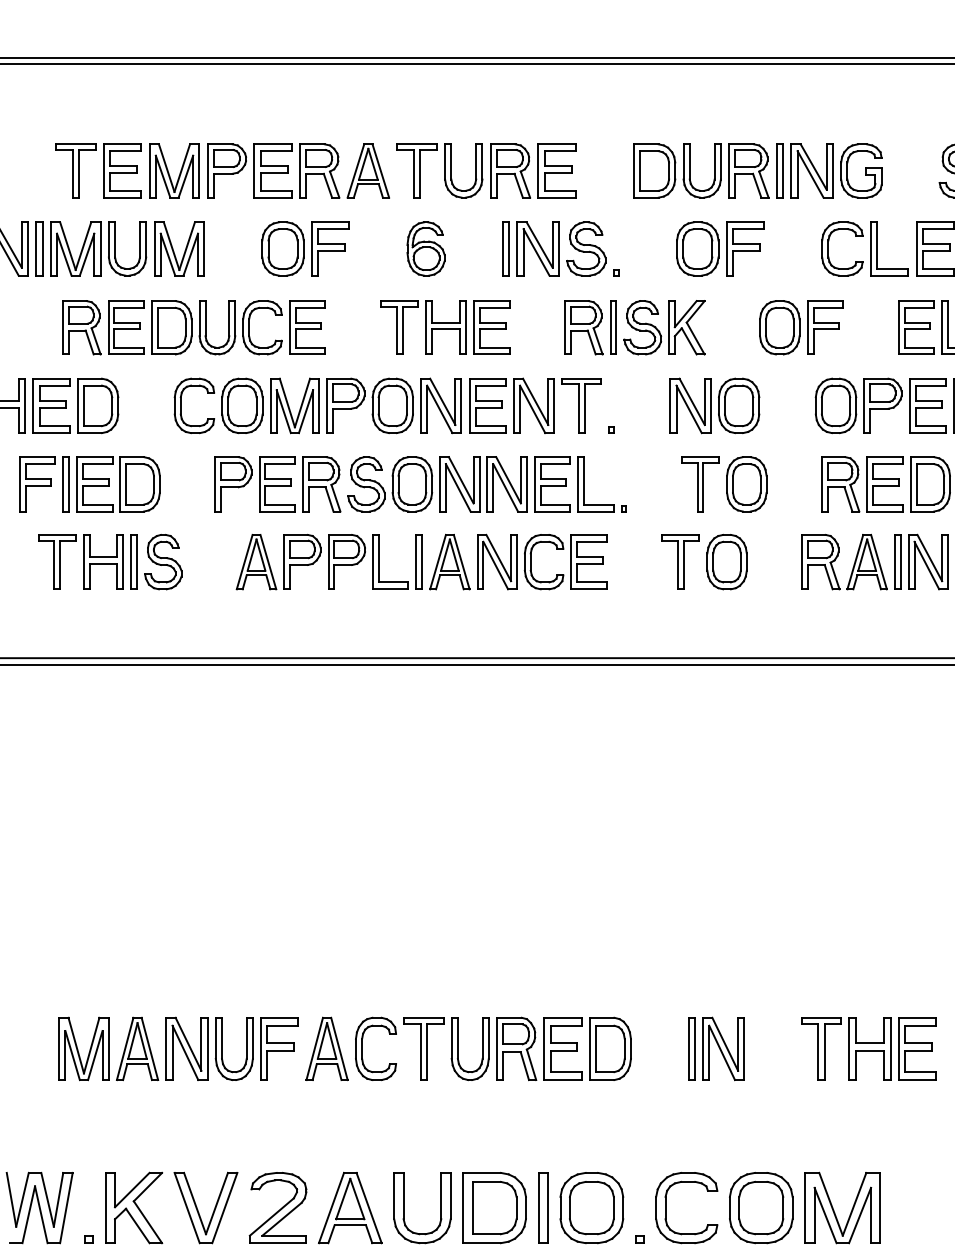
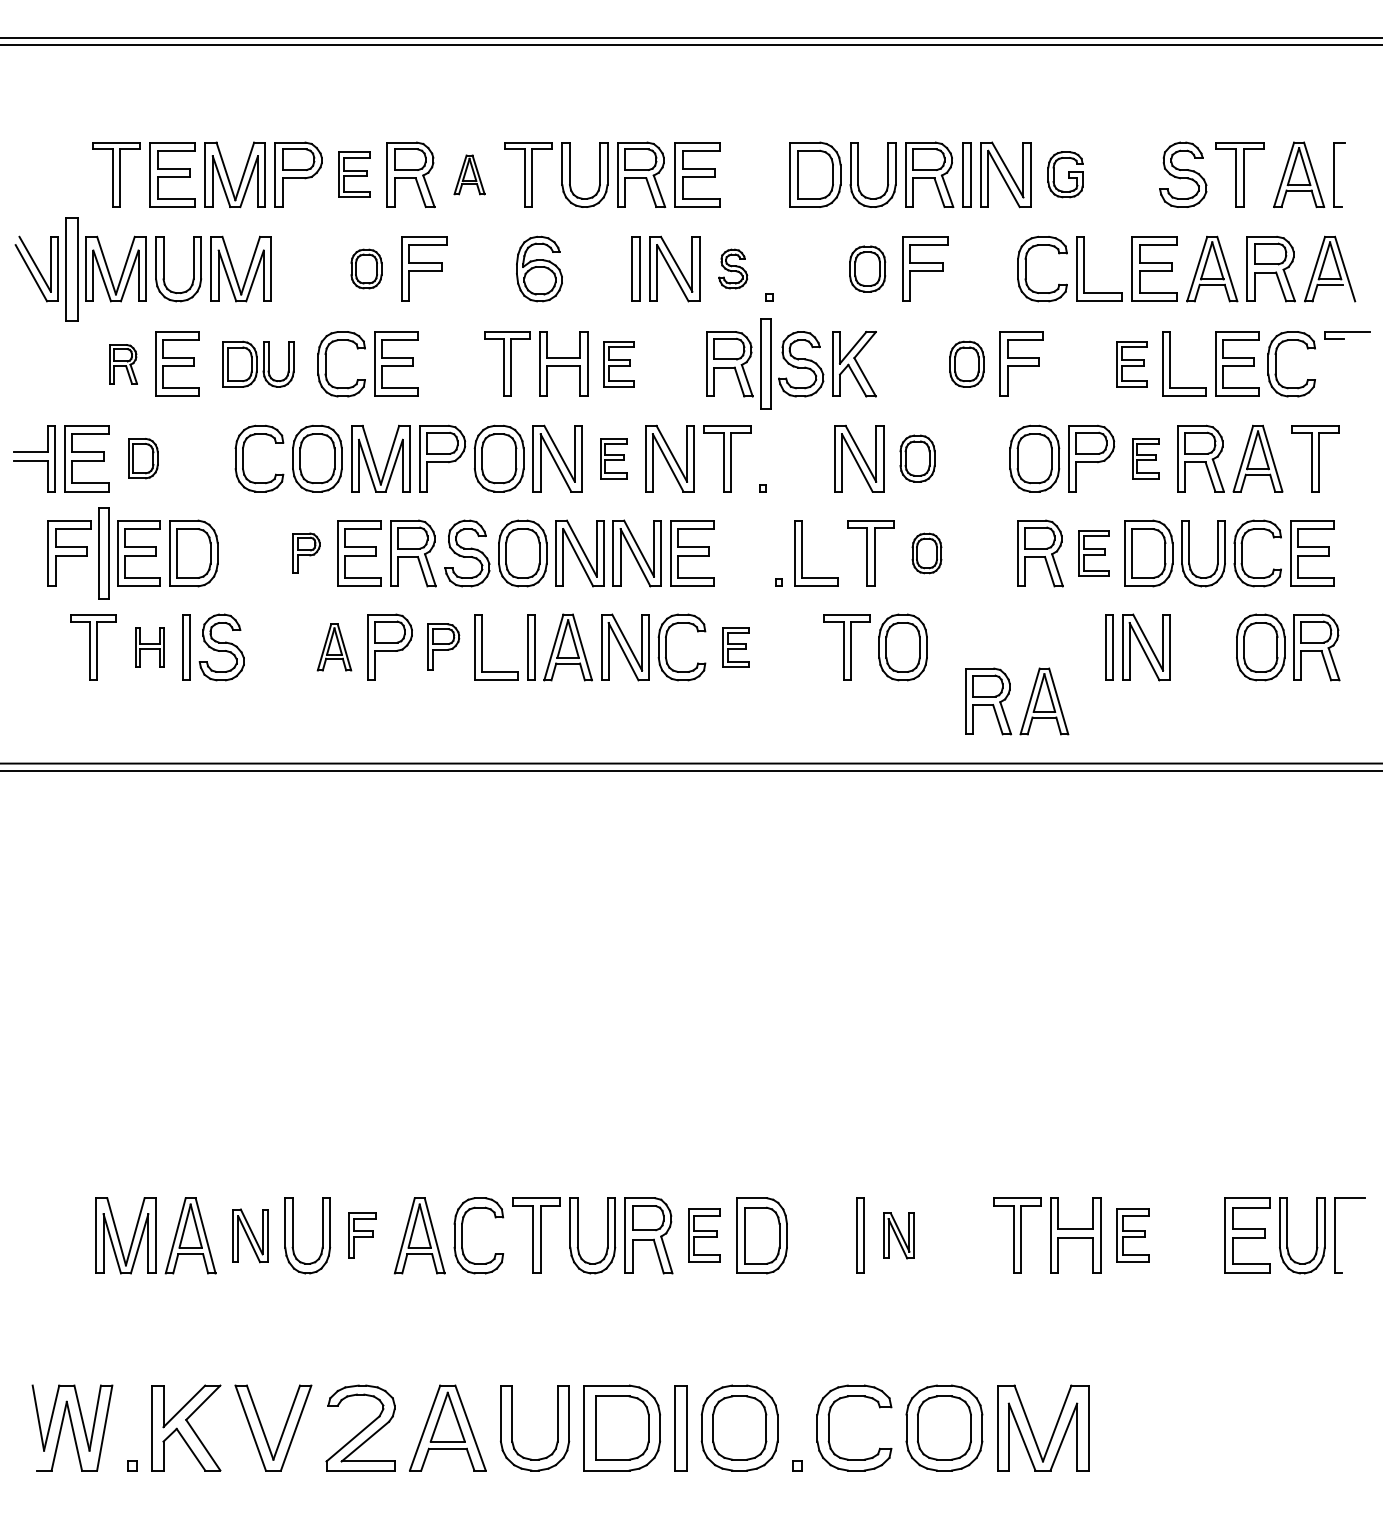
part: (273, 170) -> (354, 174), size x0.7
part: (368, 170) -> (469, 174), size x0.6
part: (861, 170) -> (1065, 174), size x0.7
part: (38, 248) -> (71, 268), size x1.6
part: (283, 248) -> (366, 268), size x0.6
part: (586, 248) -> (733, 268), size x0.6
part: (697, 248) -> (867, 268), size x0.7
part: (81, 327) -> (123, 364), size x0.6
part: (193, 327) -> (258, 364), size x0.7
part: (491, 327) -> (618, 363), size x0.7
part: (613, 327) -> (765, 363), size x1.4
part: (779, 327) -> (966, 364), size x0.7
part: (916, 327) -> (1131, 363), size x0.7
part: (98, 405) -> (143, 458), size x0.6
part: (487, 405) -> (613, 458), size x0.6
part: (738, 405) -> (917, 458), size x0.7
part: (927, 405) -> (1145, 458), size x0.6
part: (233, 483) -> (306, 552), size x0.6
part: (66, 484) -> (104, 553), size x1.4
part: (584, 484) -> (802, 553), moved
part: (746, 484) -> (926, 553), size x0.6
part: (884, 484) -> (1093, 553), size x0.7
part: (837, 557) -> (1008, 696), moved
part: (346, 561) -> (443, 646), size x0.7
part: (103, 562) -> (149, 647), size x0.6
part: (256, 562) -> (334, 647), size x0.7
part: (589, 562) -> (736, 647), size x0.6
part: (187, 1048) -> (250, 1235), size x0.7
part: (279, 1048) -> (362, 1235), size x0.6
part: (562, 1048) -> (704, 1235), size x0.7
part: (723, 1048) -> (898, 1235), size x0.6
part: (916, 1048) -> (1132, 1235), size x0.7

